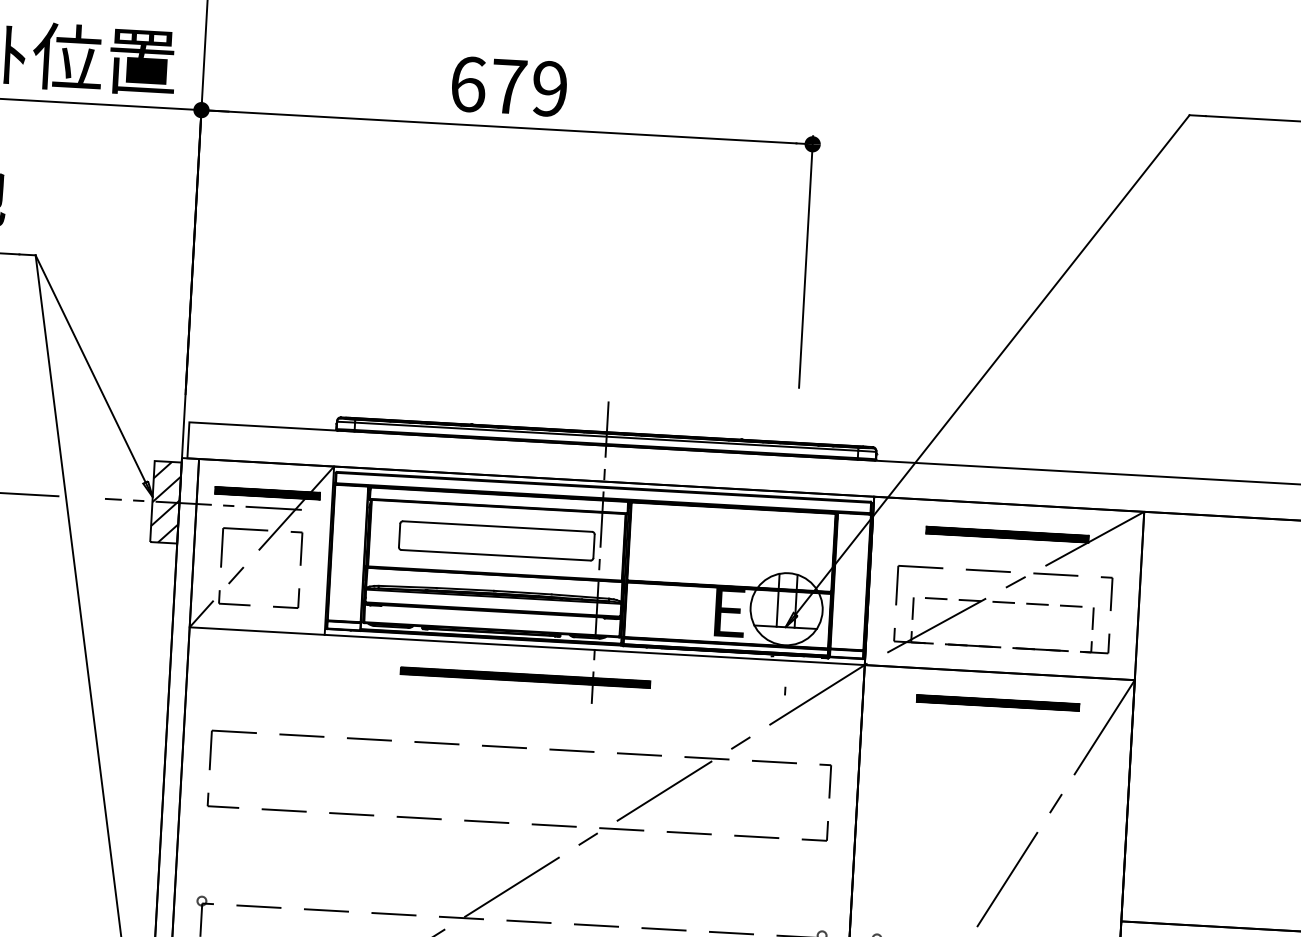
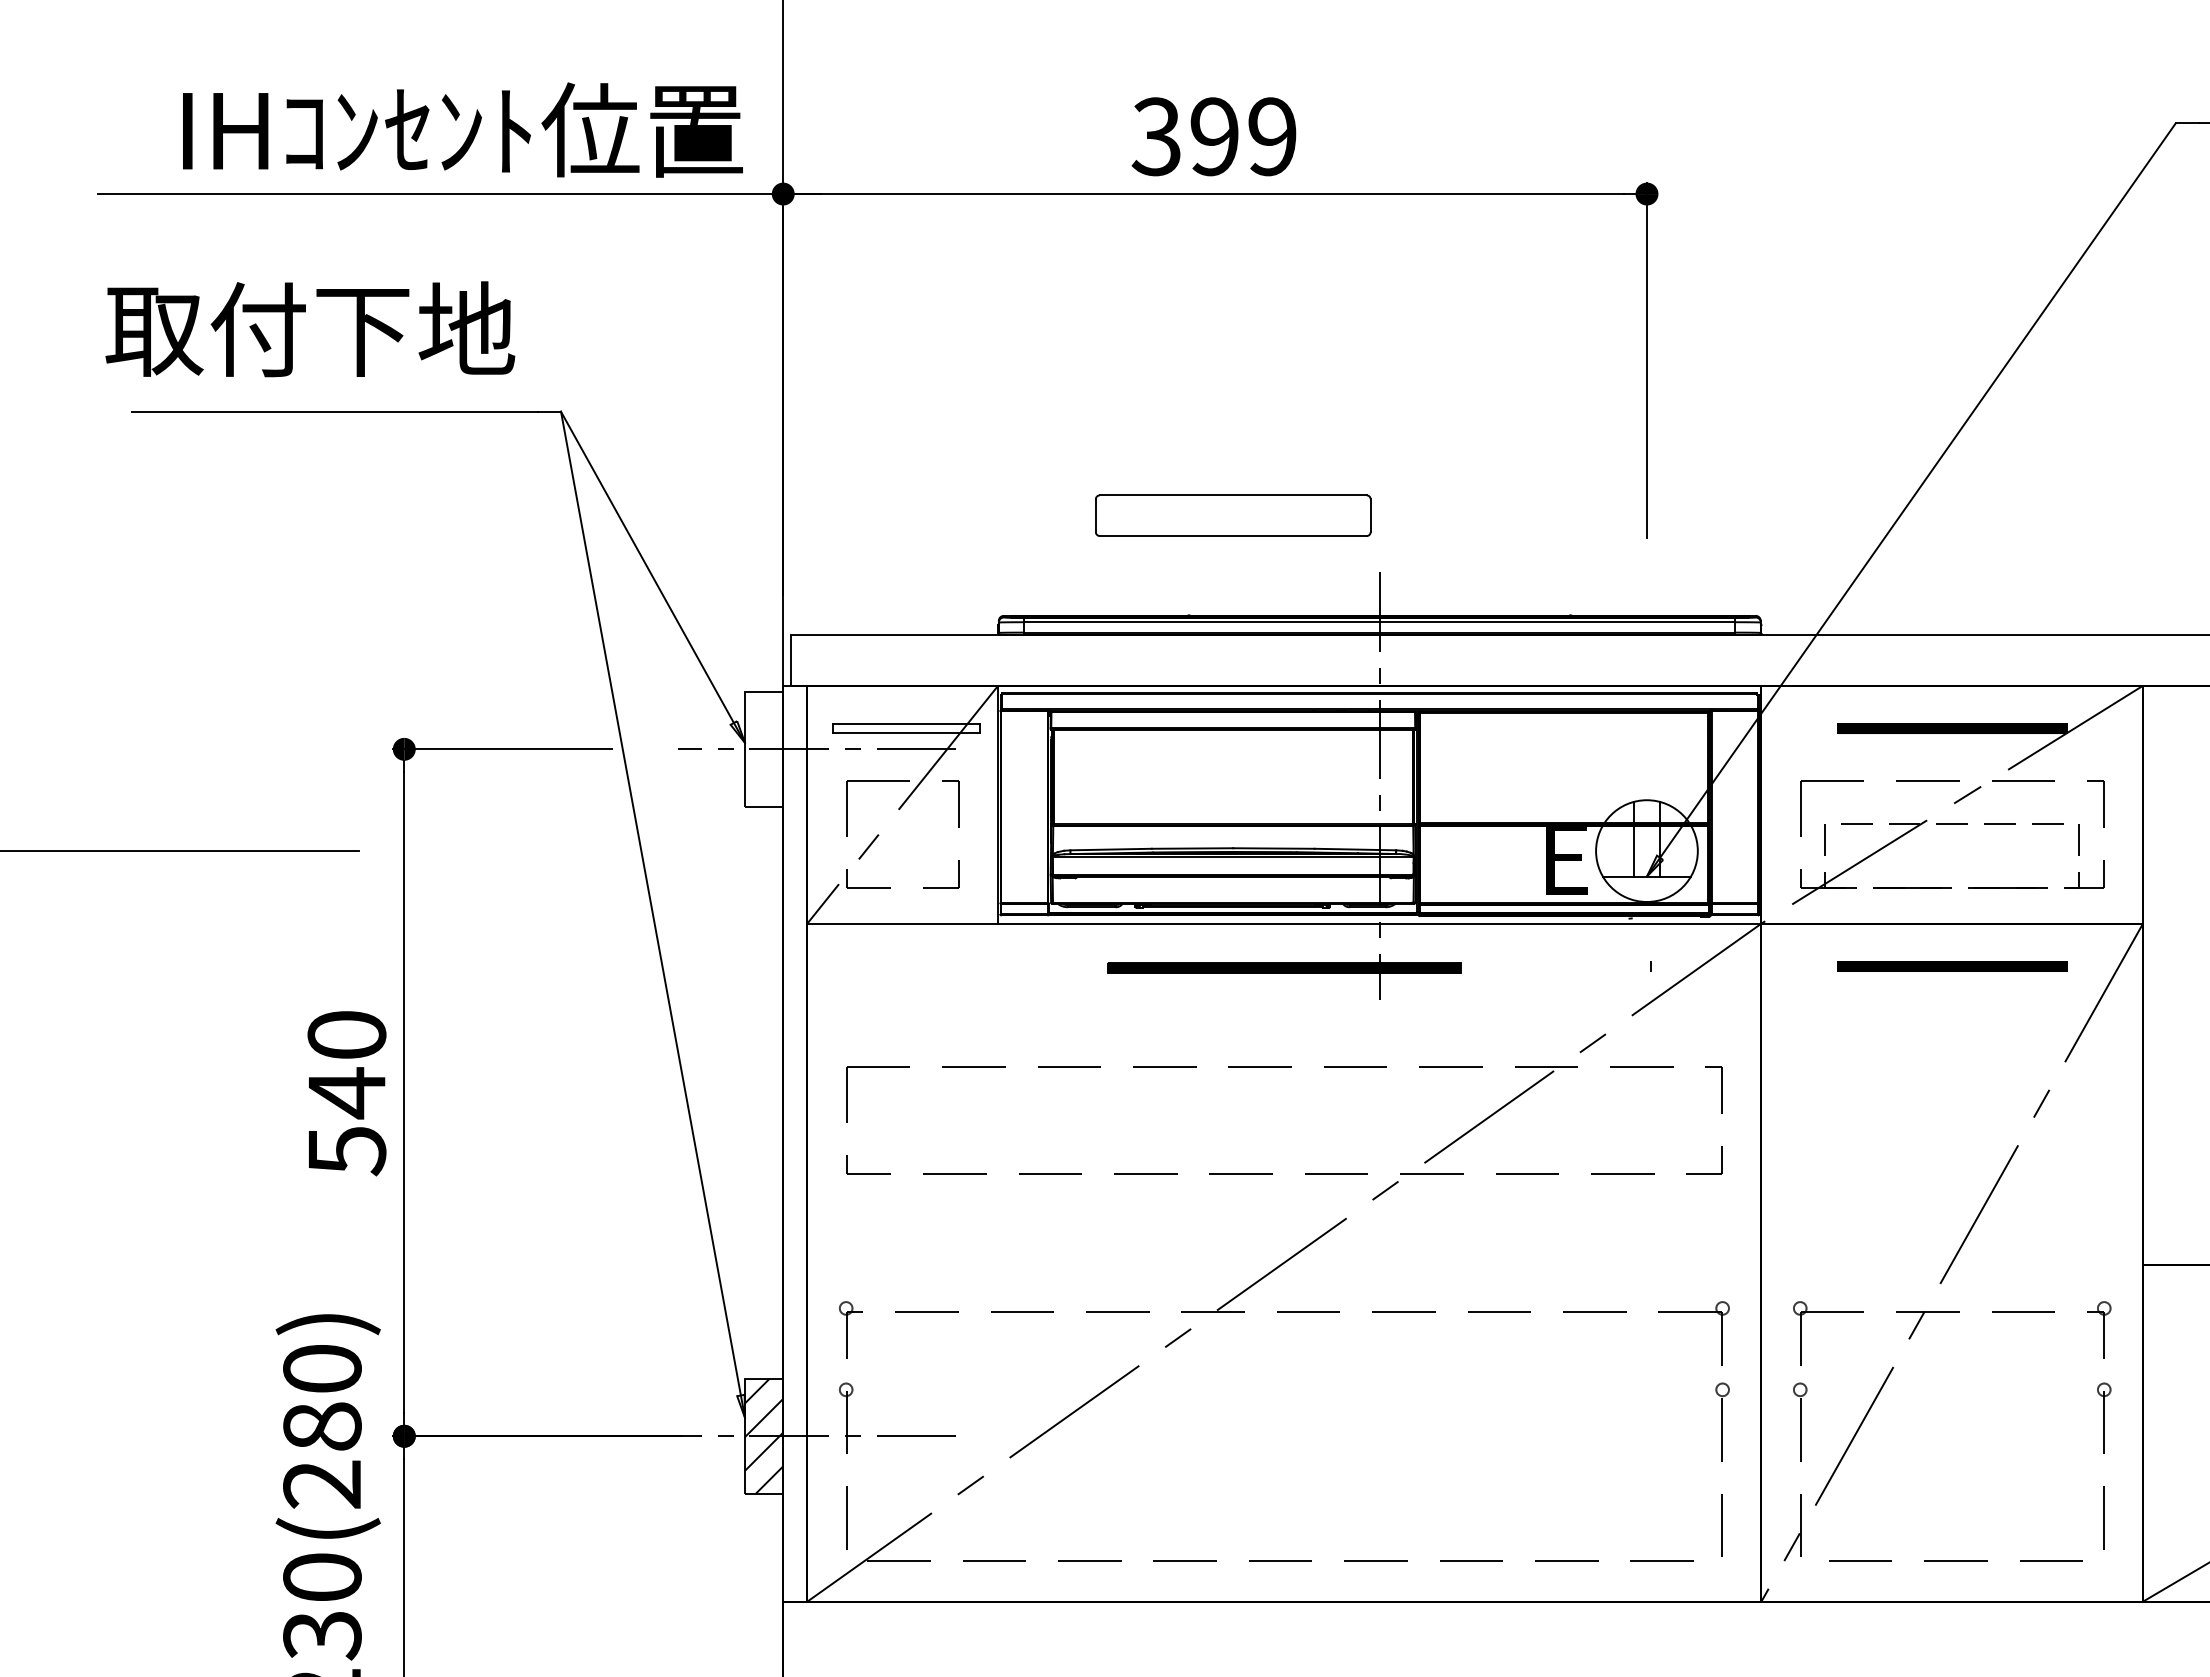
text: (488, 85) -> (1185, 136), 679 -> 399
hatch: (267, 493) -> (906, 728), removed
hatch: (166, 502) -> (764, 749), removed
part: (497, 540) -> (1233, 515), moved

